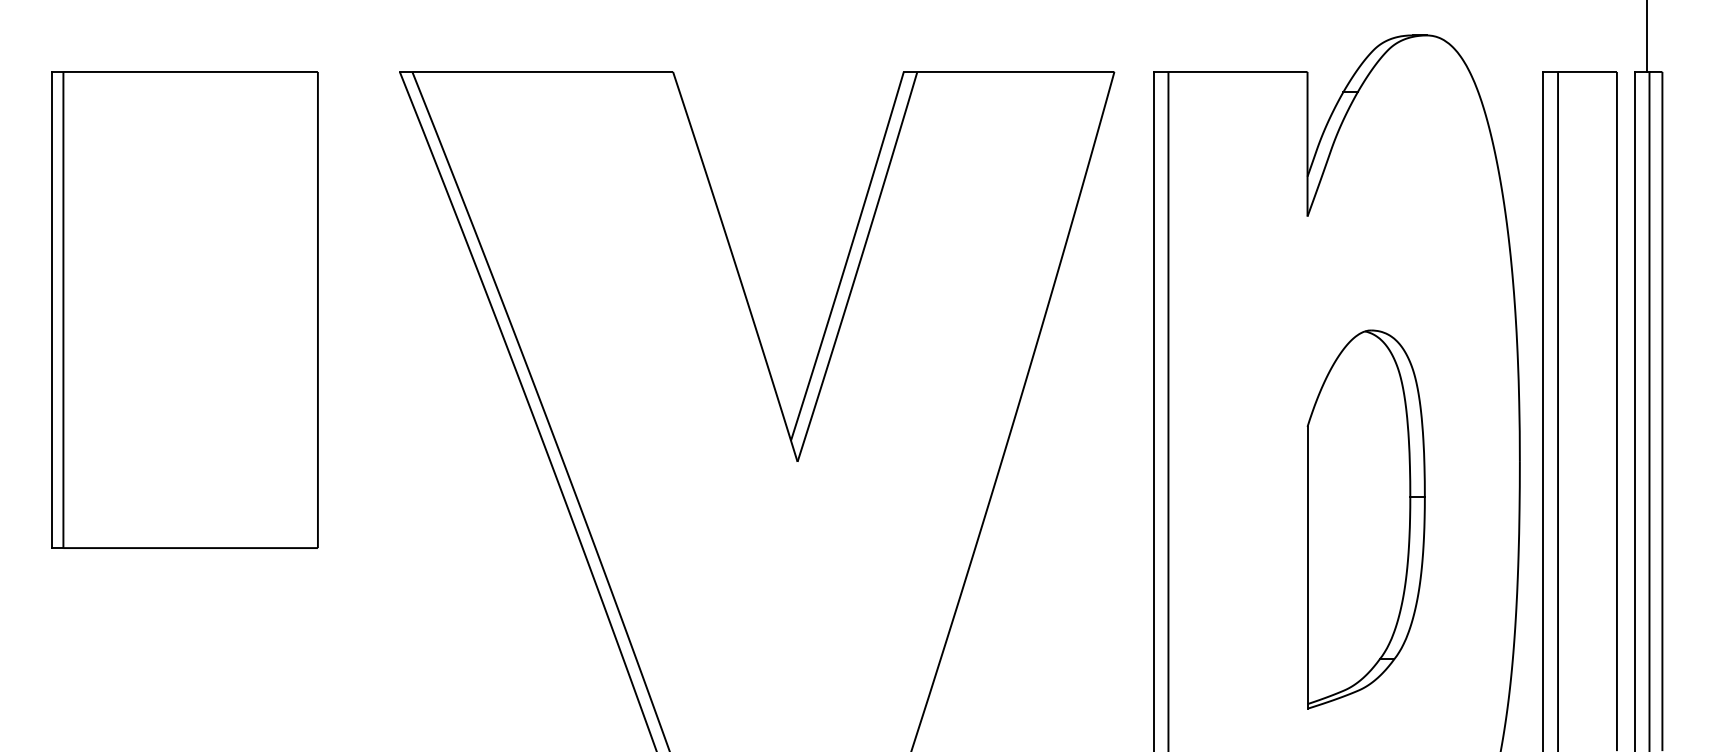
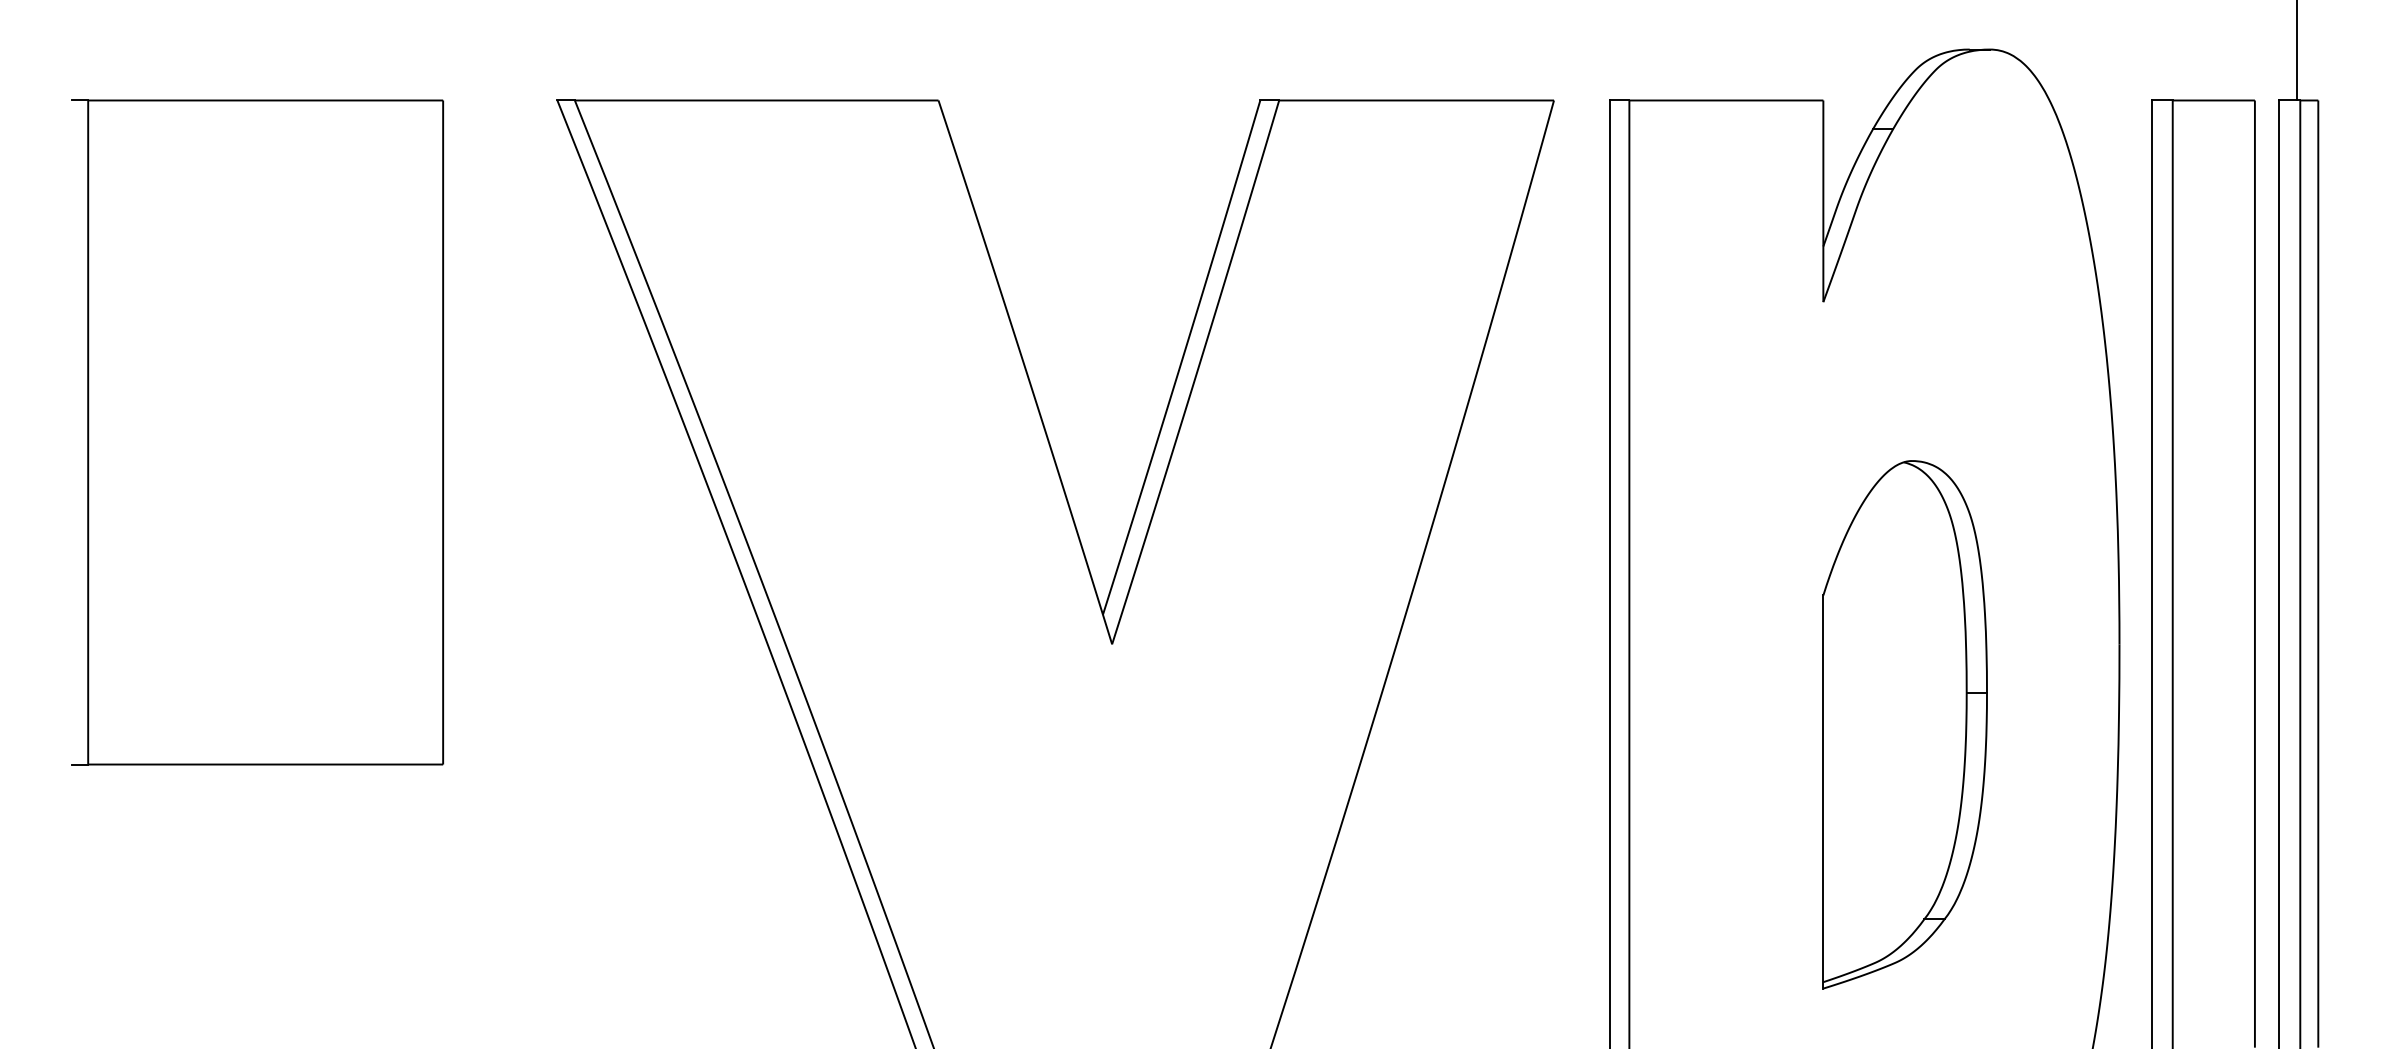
line: (51, 310) -> (71, 432), removed

